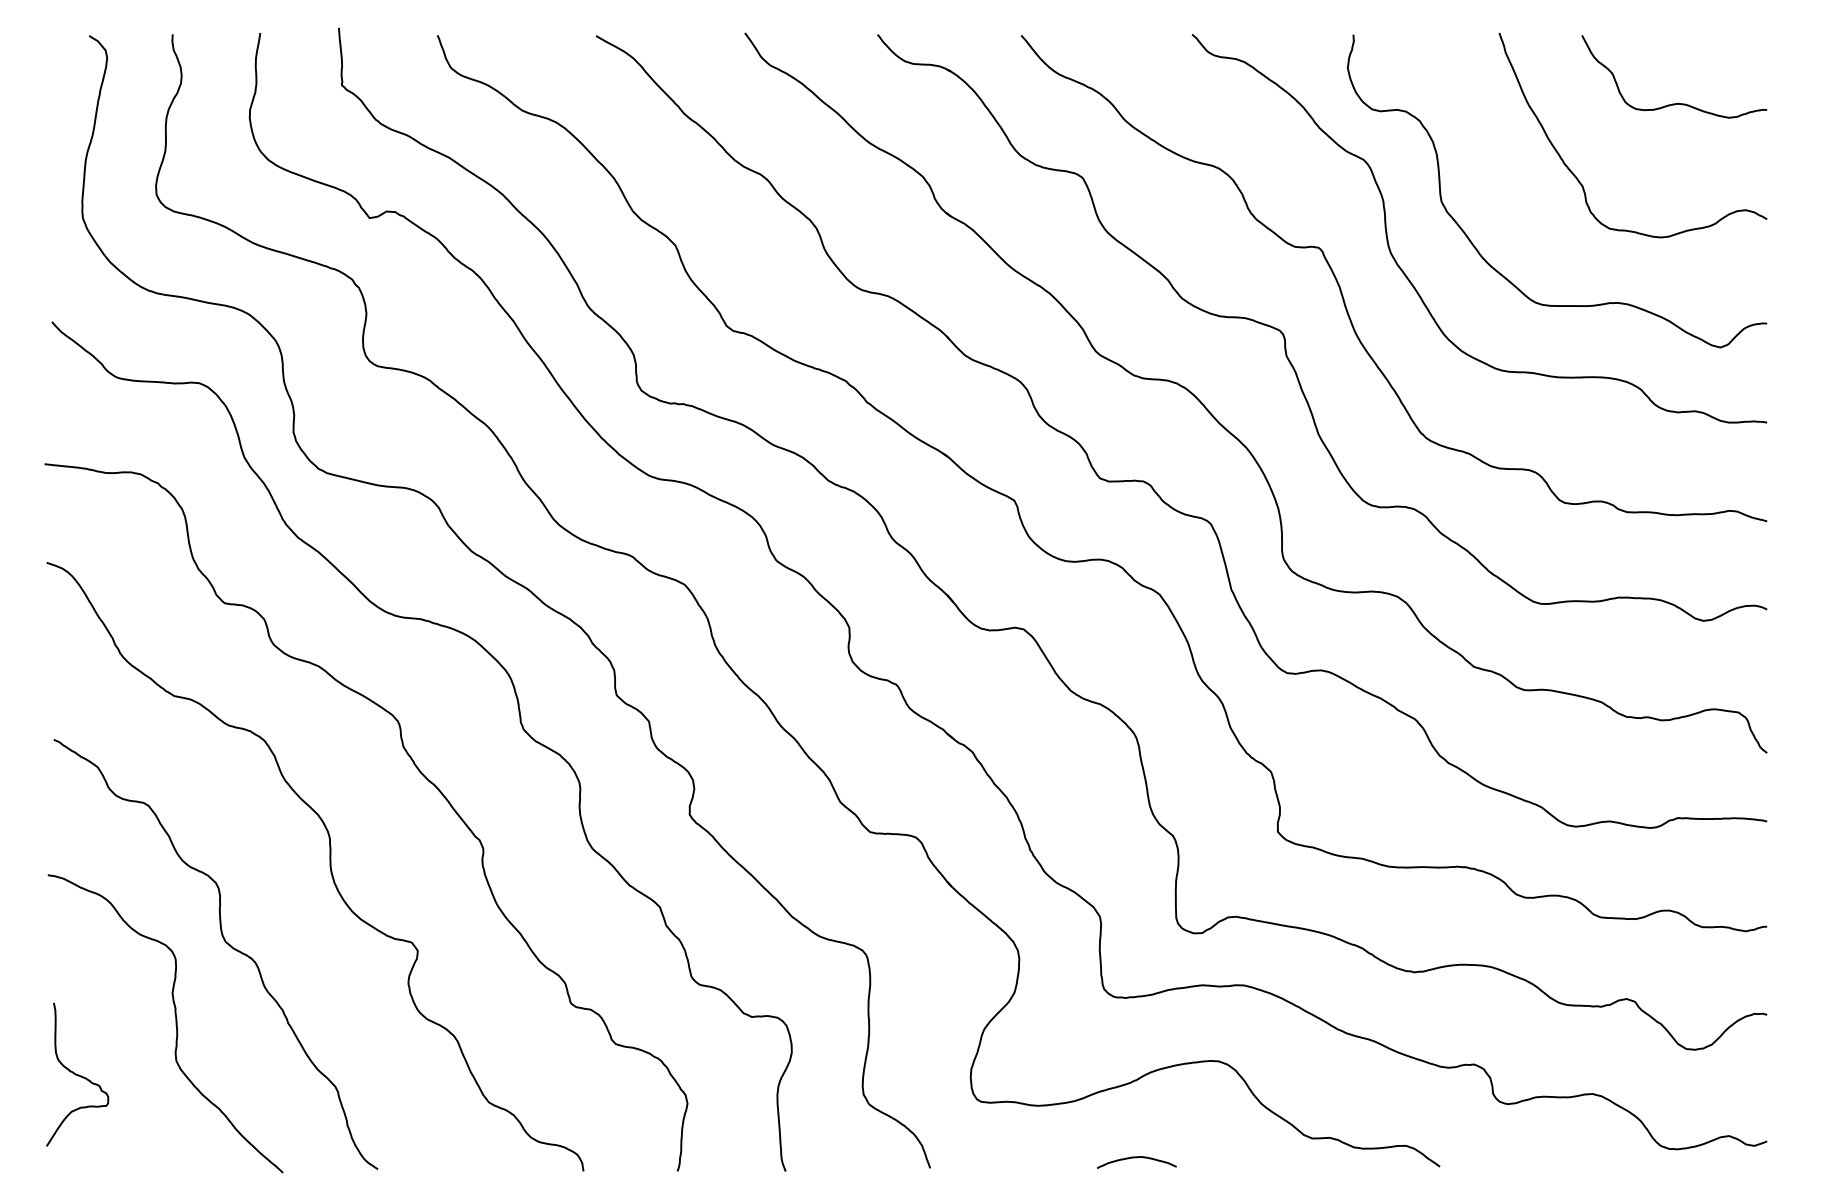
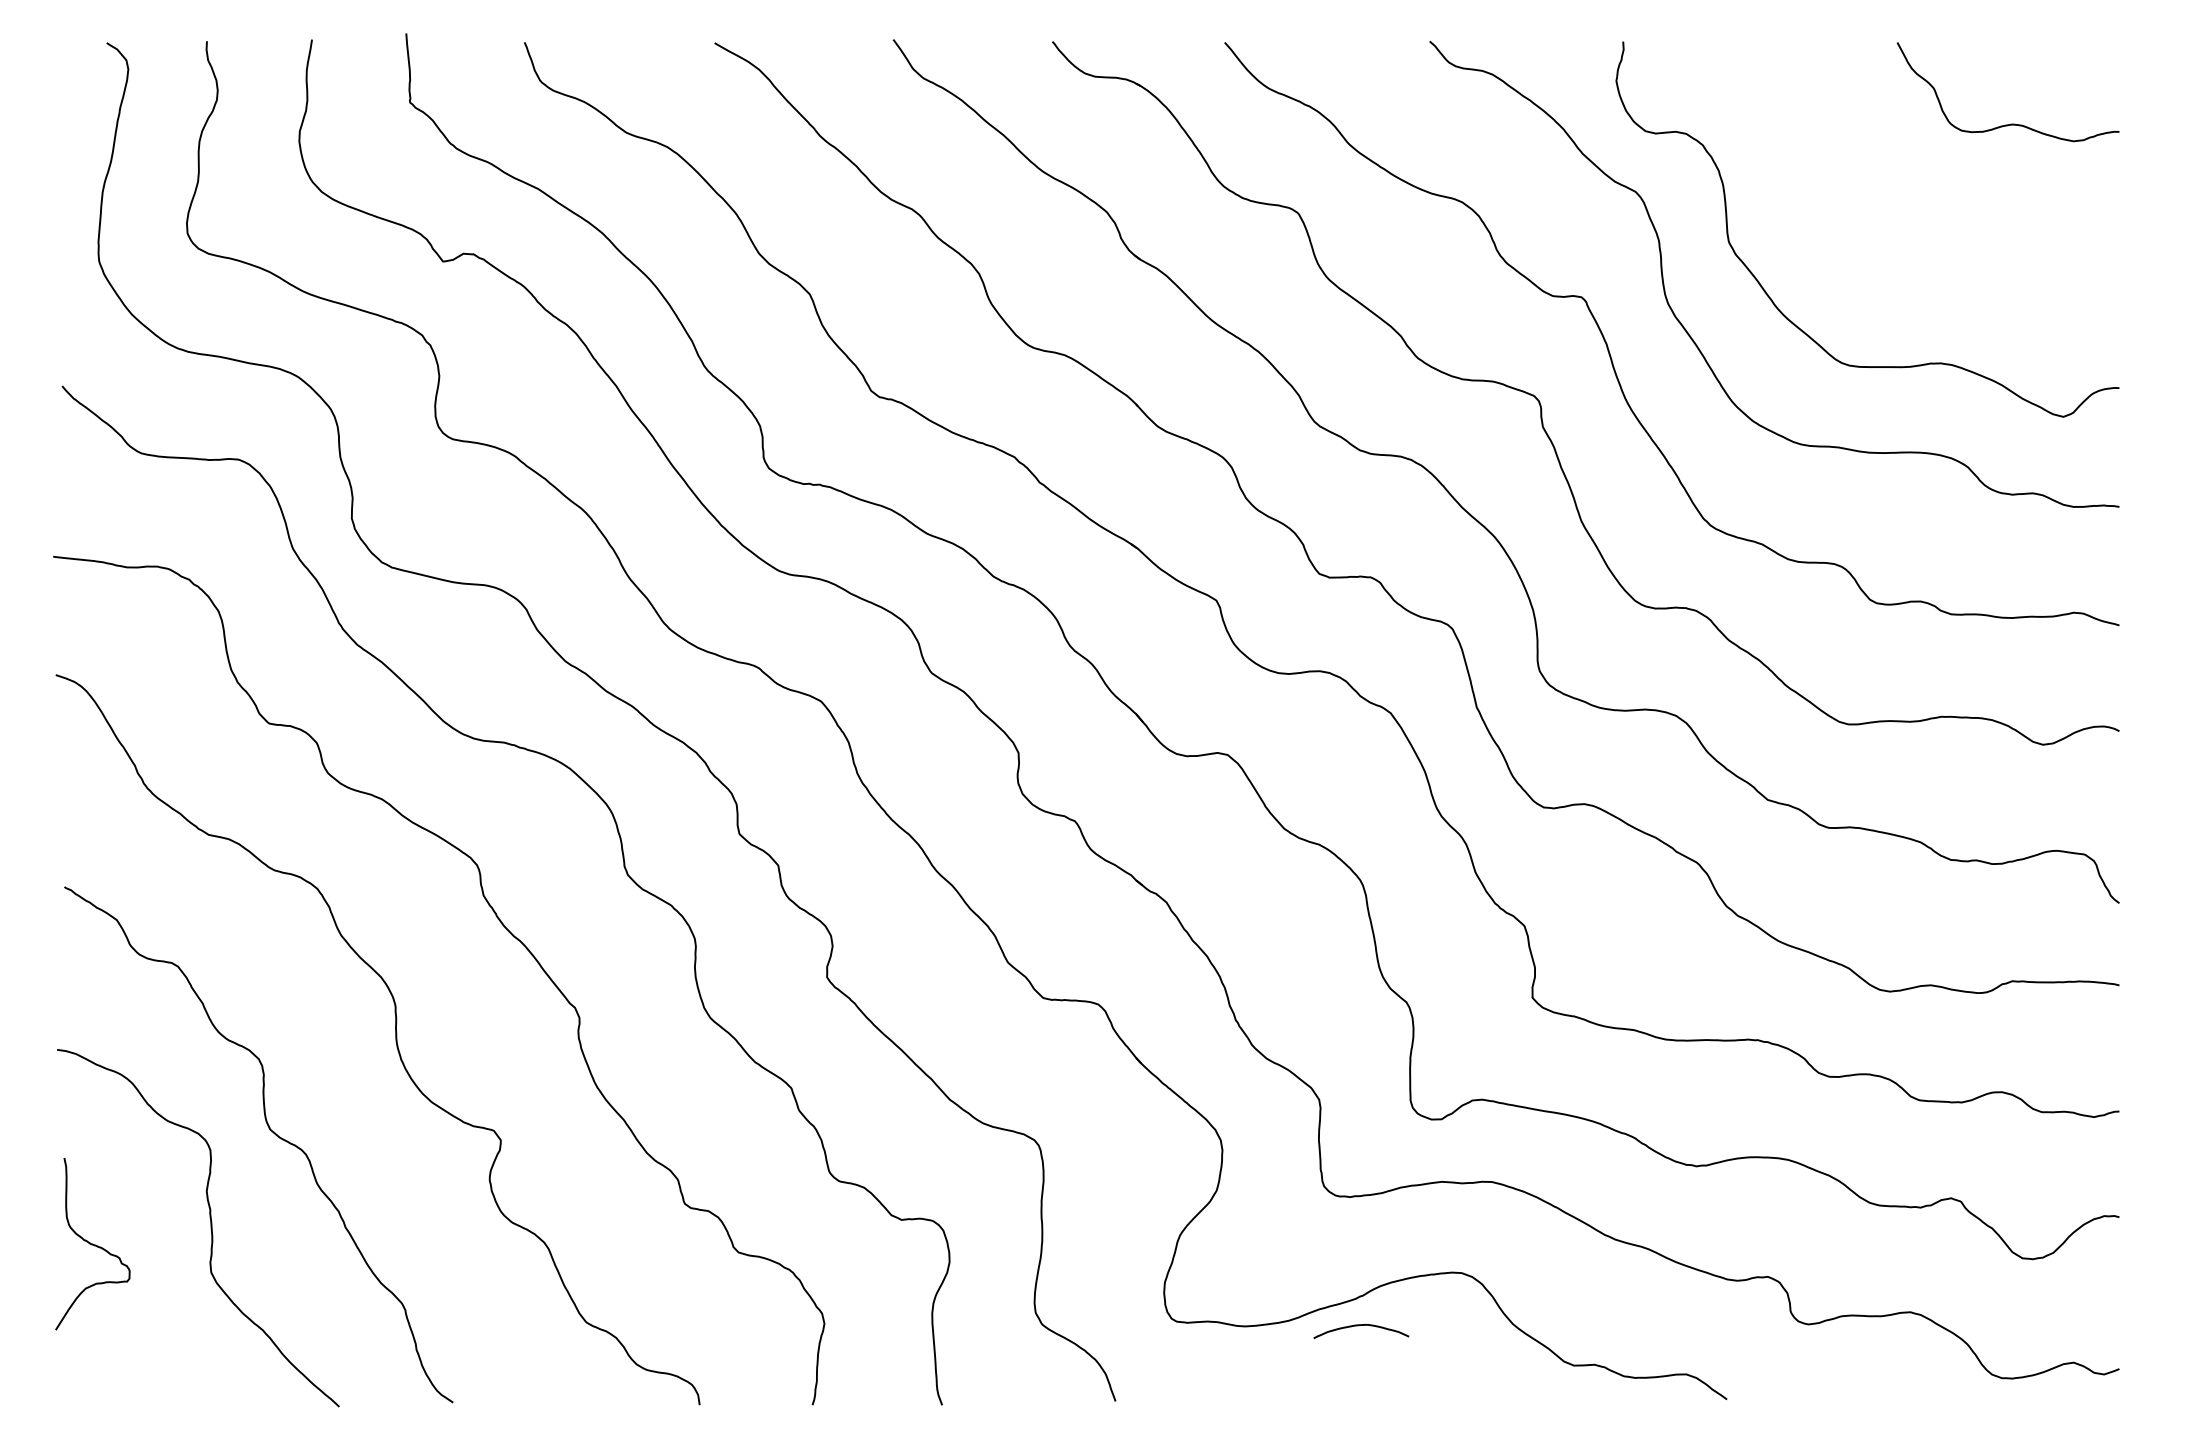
curve: (1577, 177) -> (1891, 212), removed
curve: (77, 1075) -> (92, 1244), moved
curve: (1135, 1158) -> (1359, 1326), moved

